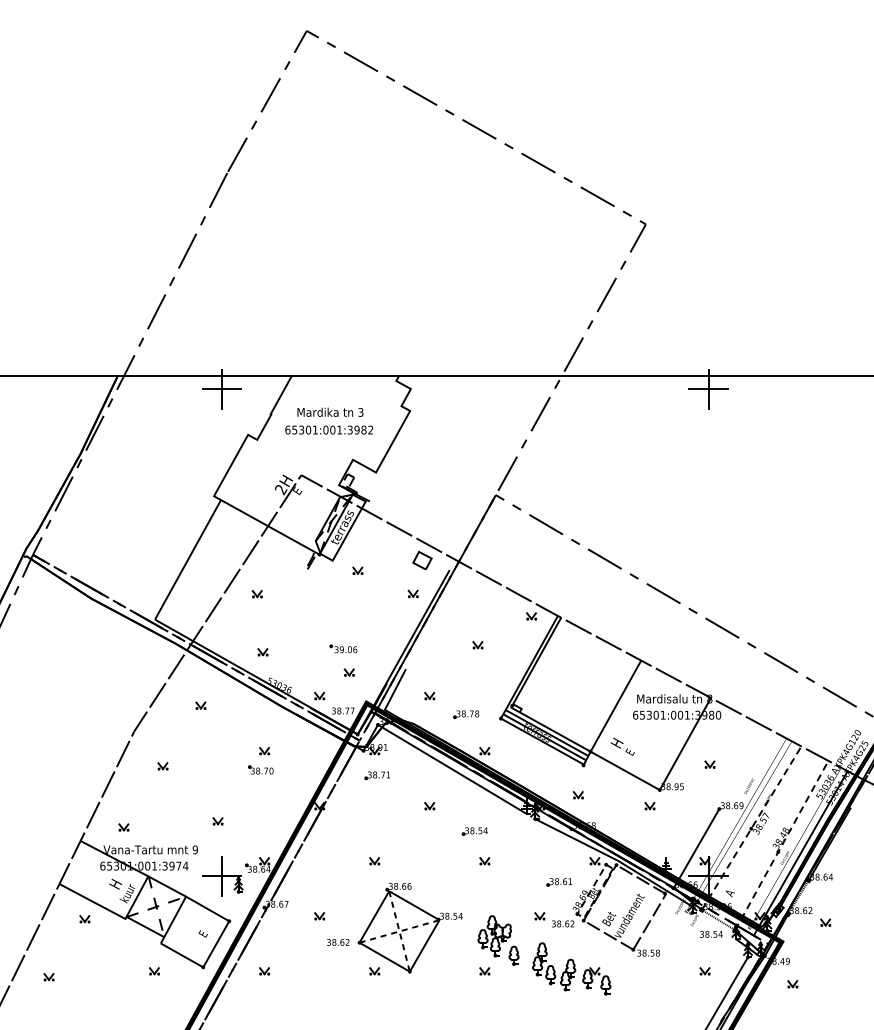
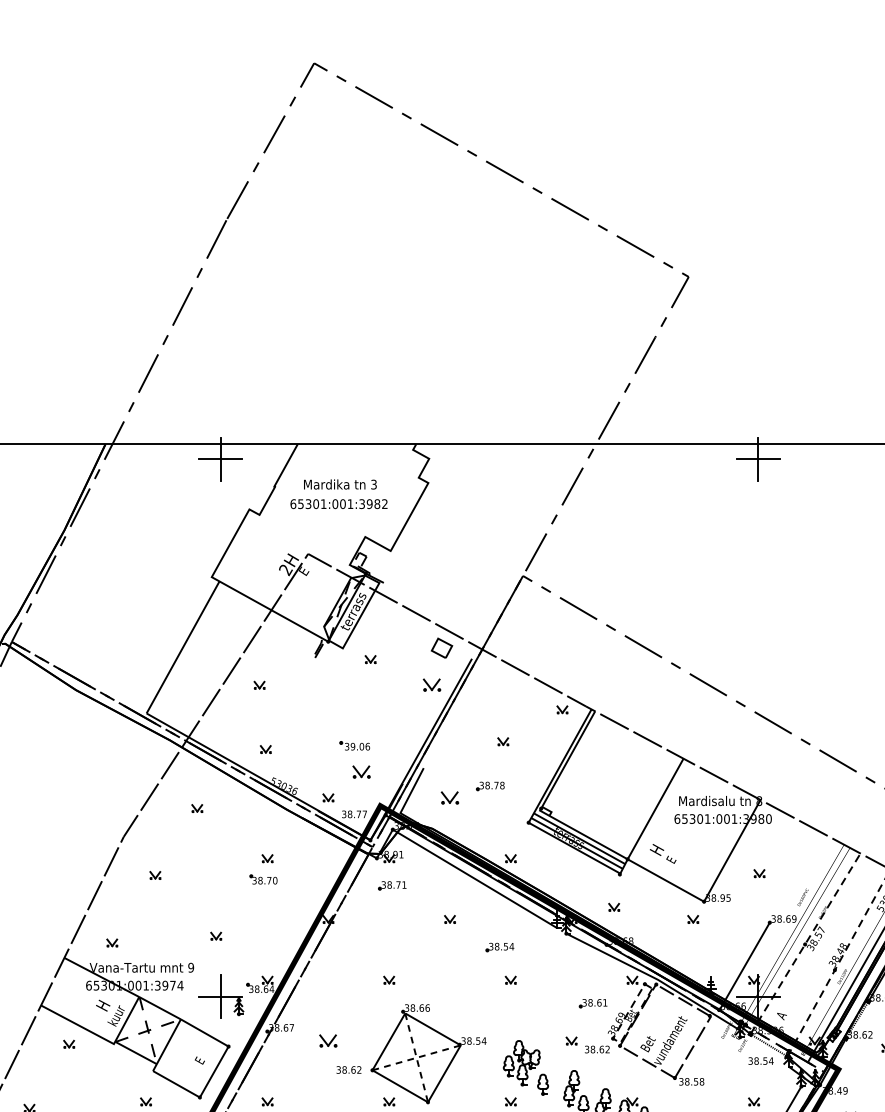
part: (412, 593) -> (430, 684), size x1.6
part: (348, 672) -> (360, 771), size x1.6
part: (429, 695) -> (449, 797), size x1.6
part: (466, 714) -> (490, 786), moved
part: (319, 916) -> (328, 1041), size x1.6

